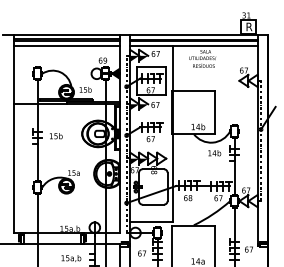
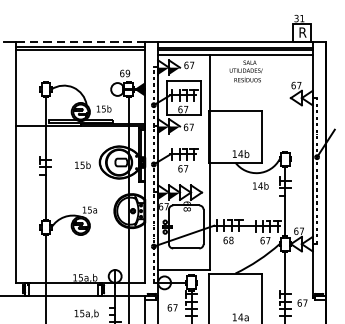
line: (66, 34) -> (80, 41), solid -> dashed
line: (66, 45) -> (80, 55), removed
text: (56, 136) -> (83, 165), moved

